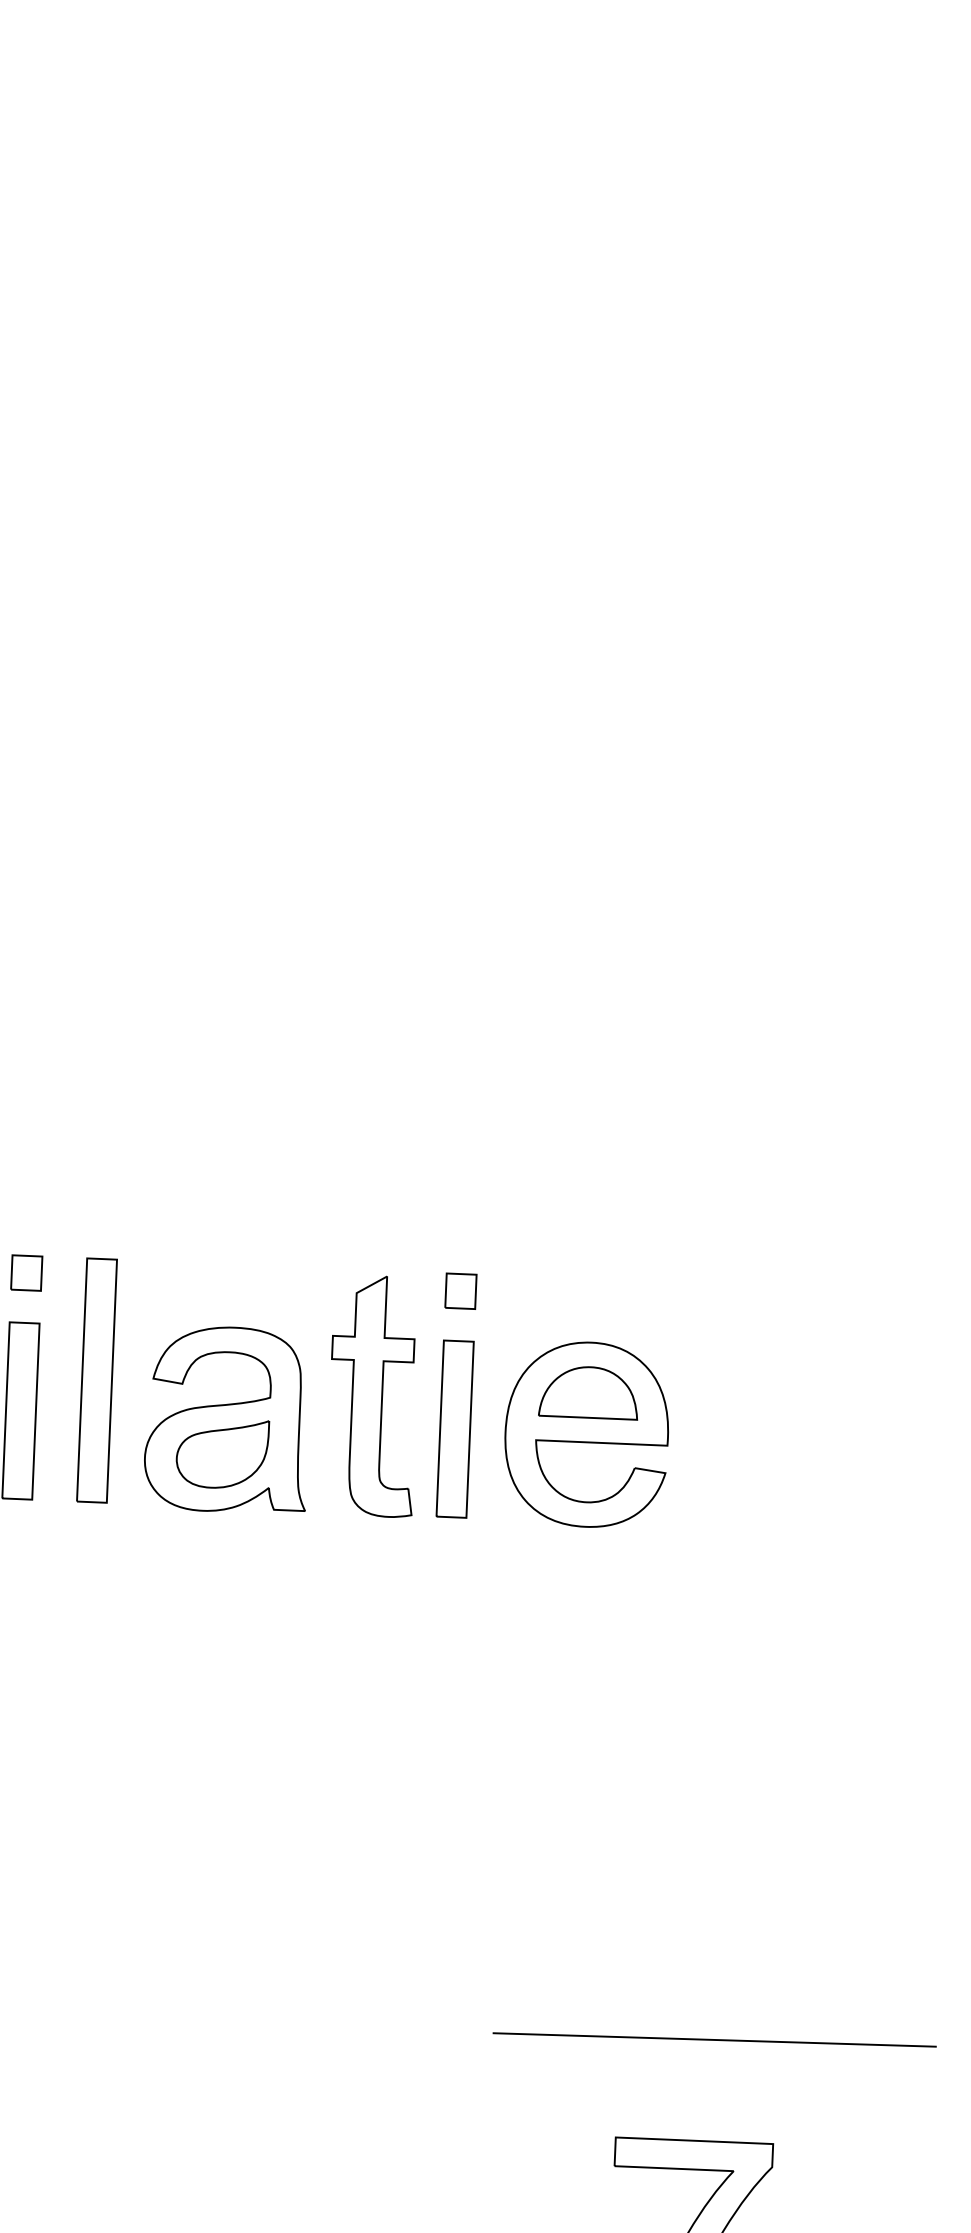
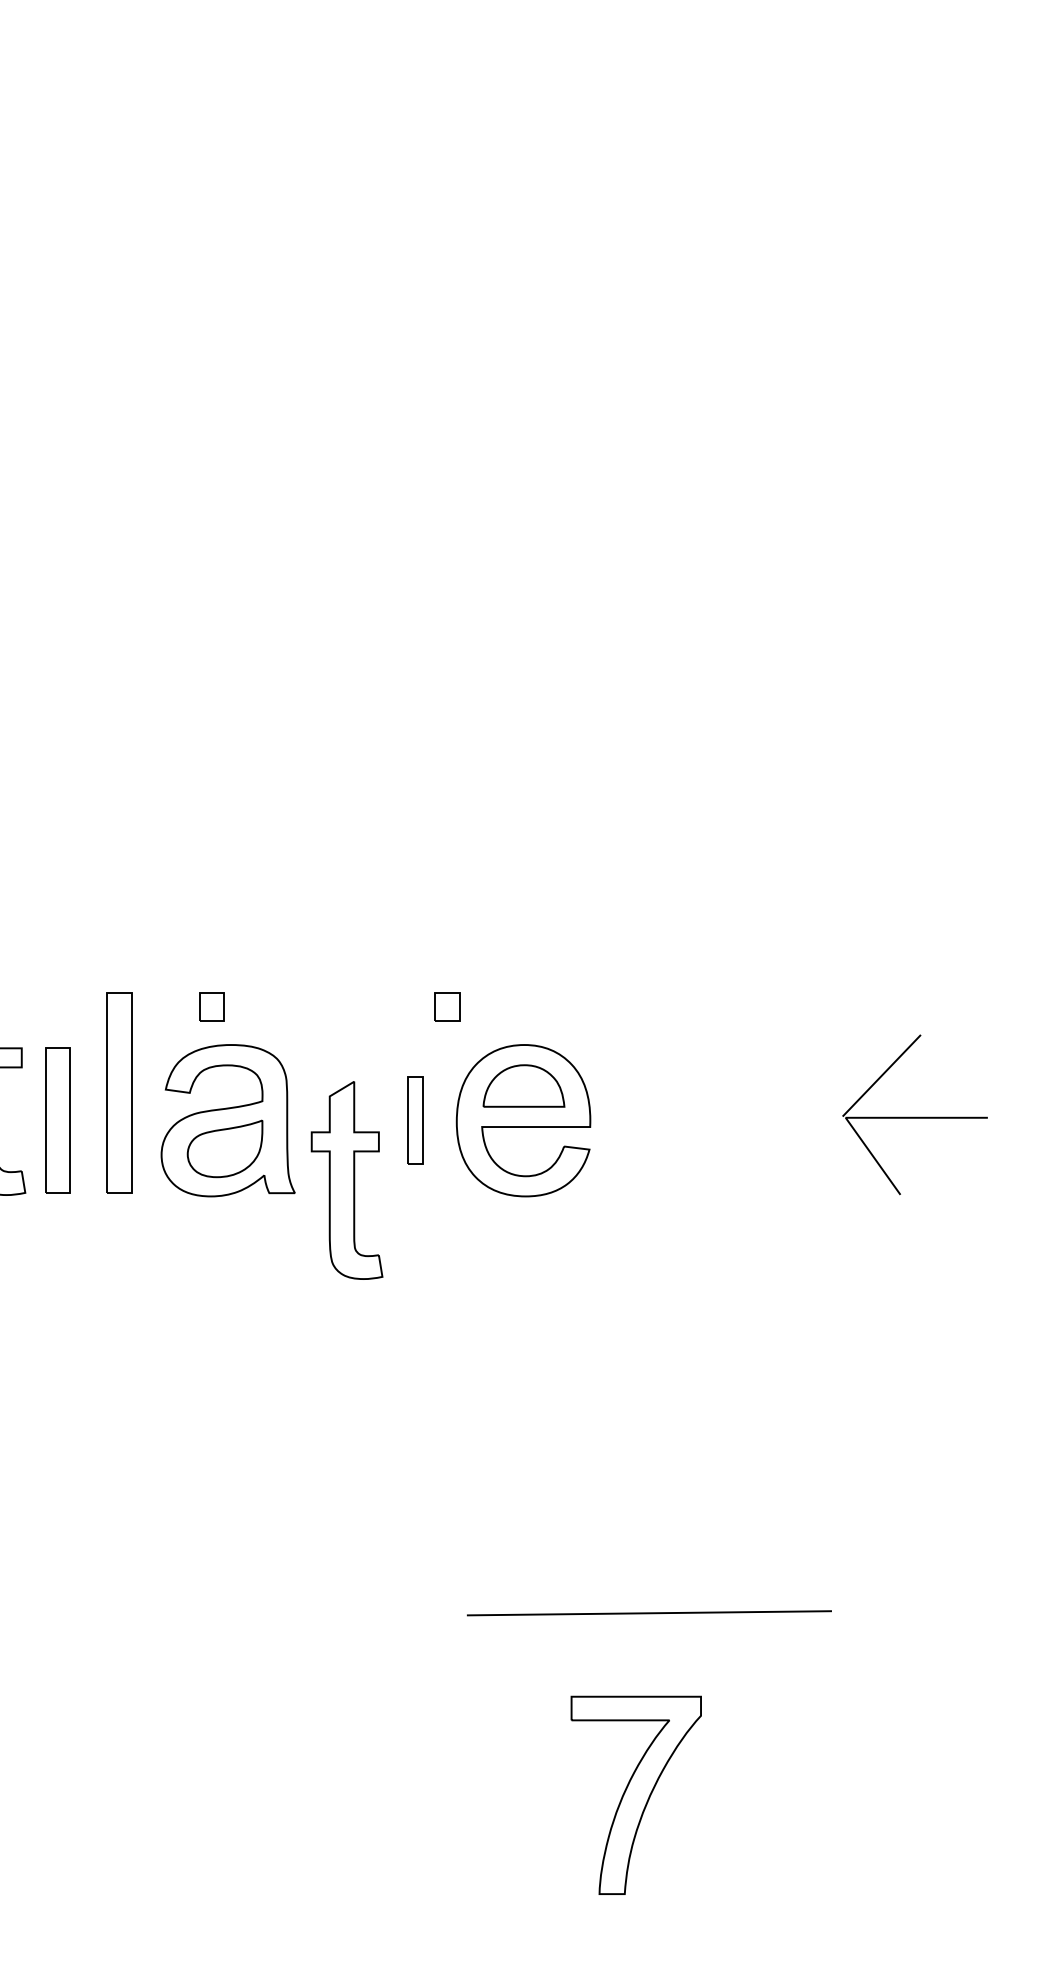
part: (25, 1272) -> (211, 1006), moved
part: (461, 1290) -> (447, 1006), moved
part: (372, 1396) -> (346, 1180), moved
part: (455, 1428) -> (415, 1120), size x0.6

